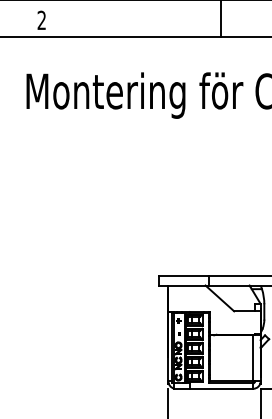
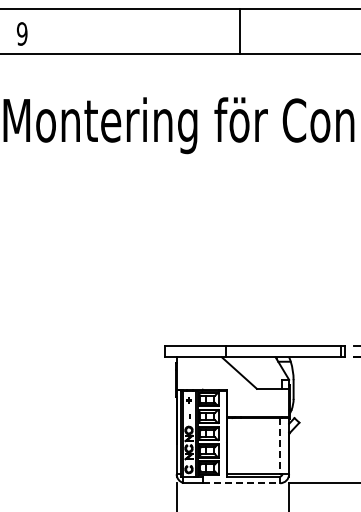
text: (41, 20) -> (21, 33), 2 -> 9
line: (253, 358) -> (280, 446), solid -> dashed
line: (221, 388) -> (241, 483), solid -> dashed

